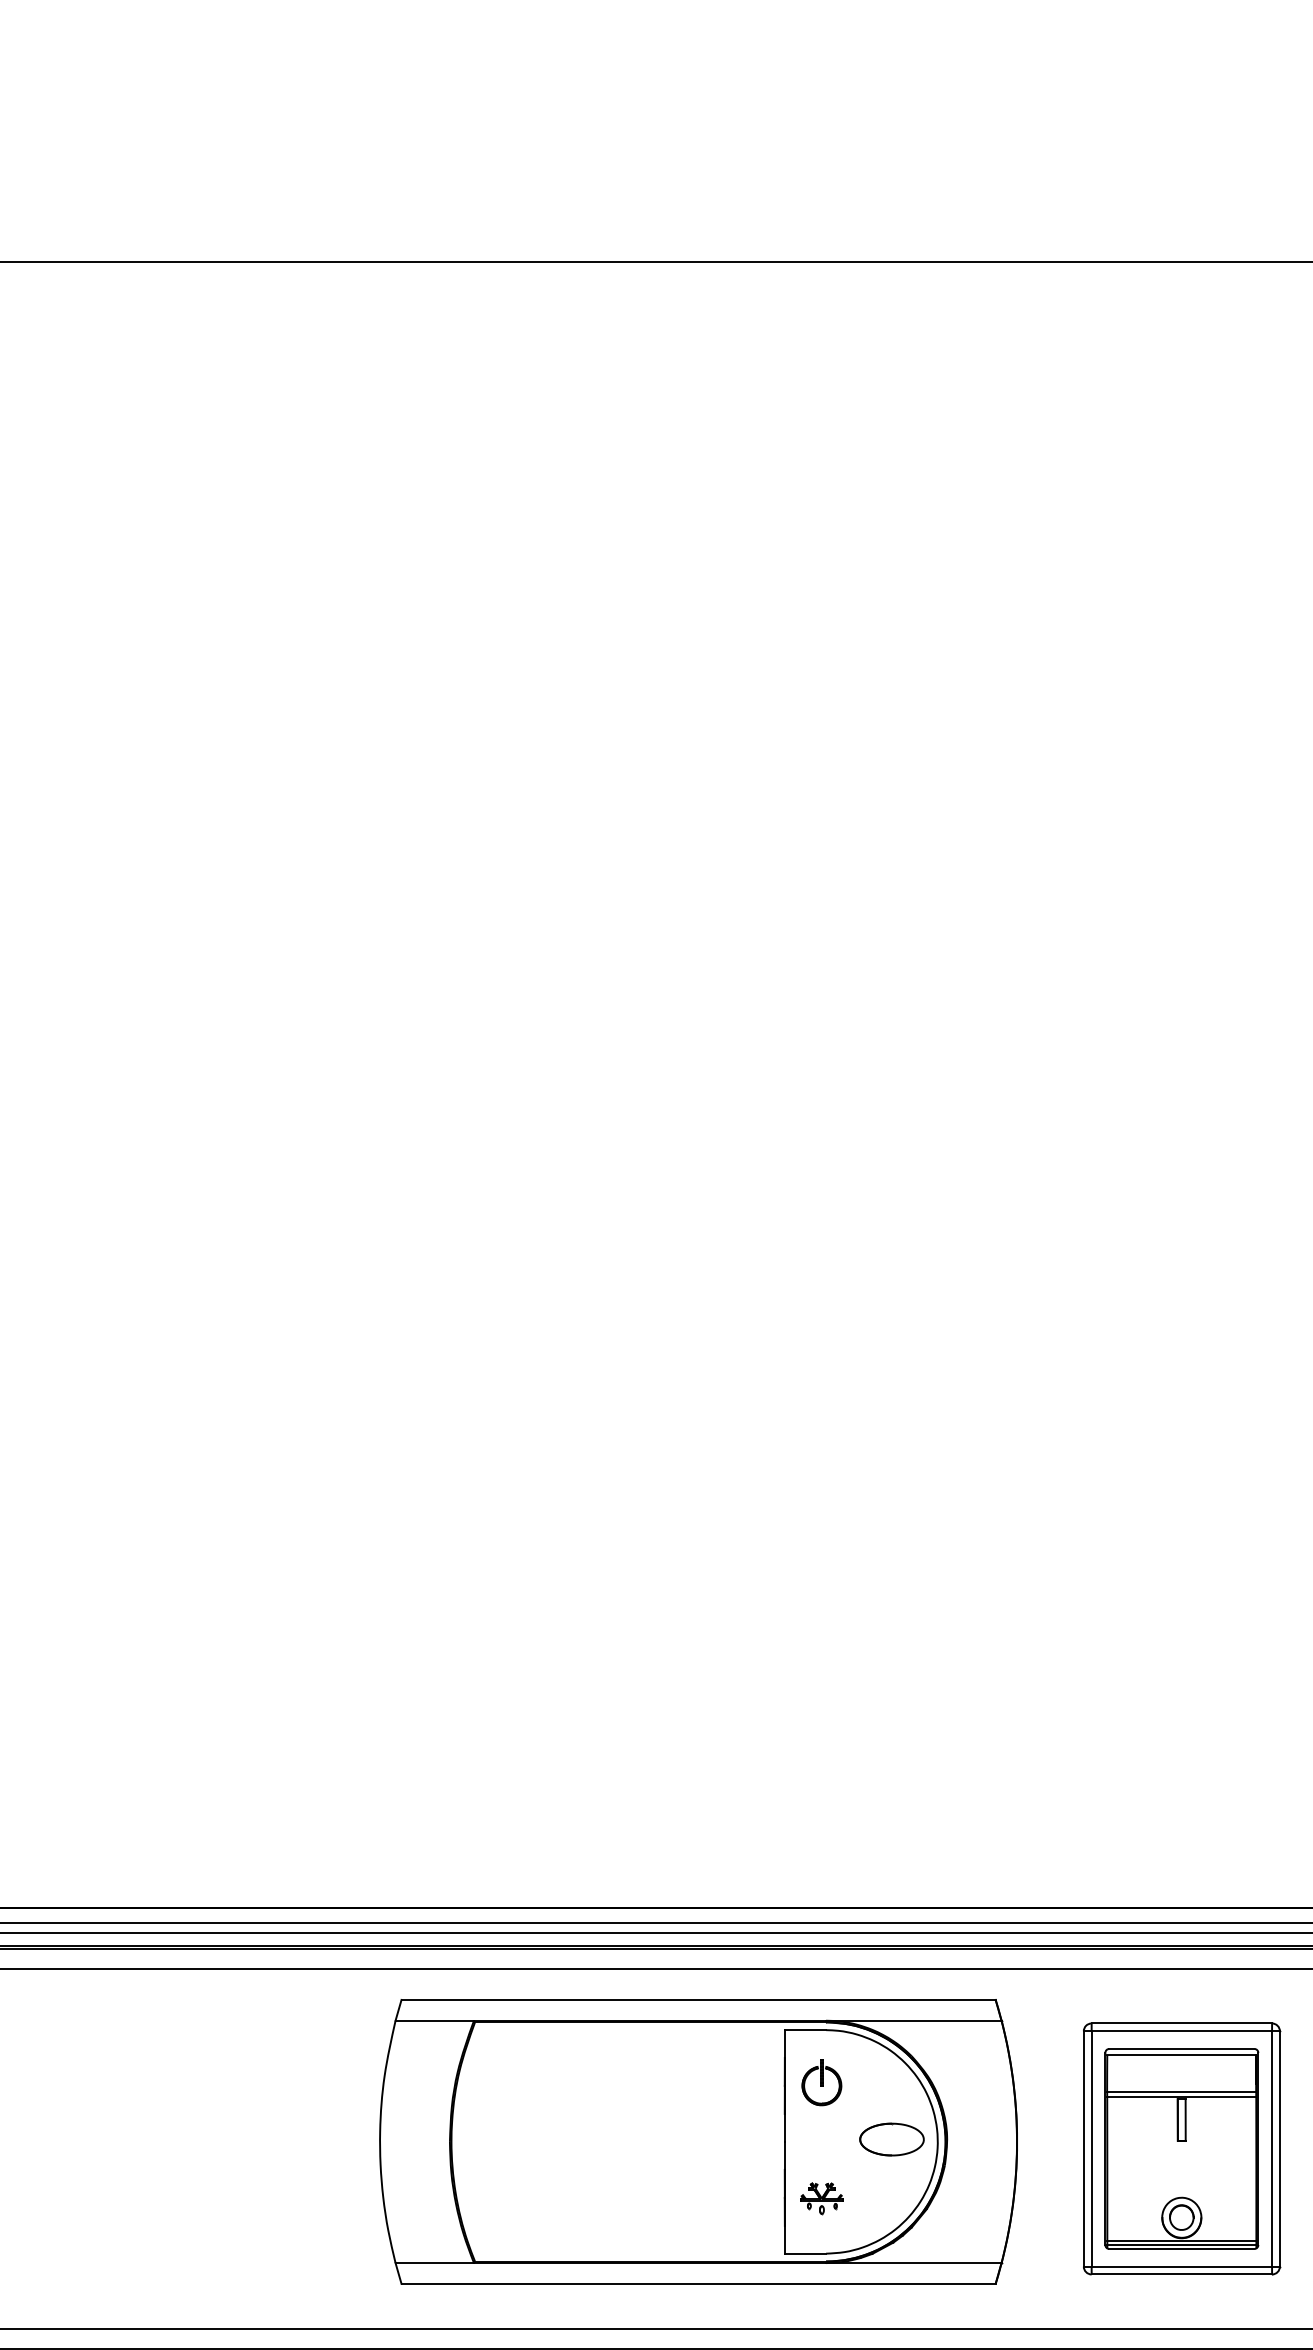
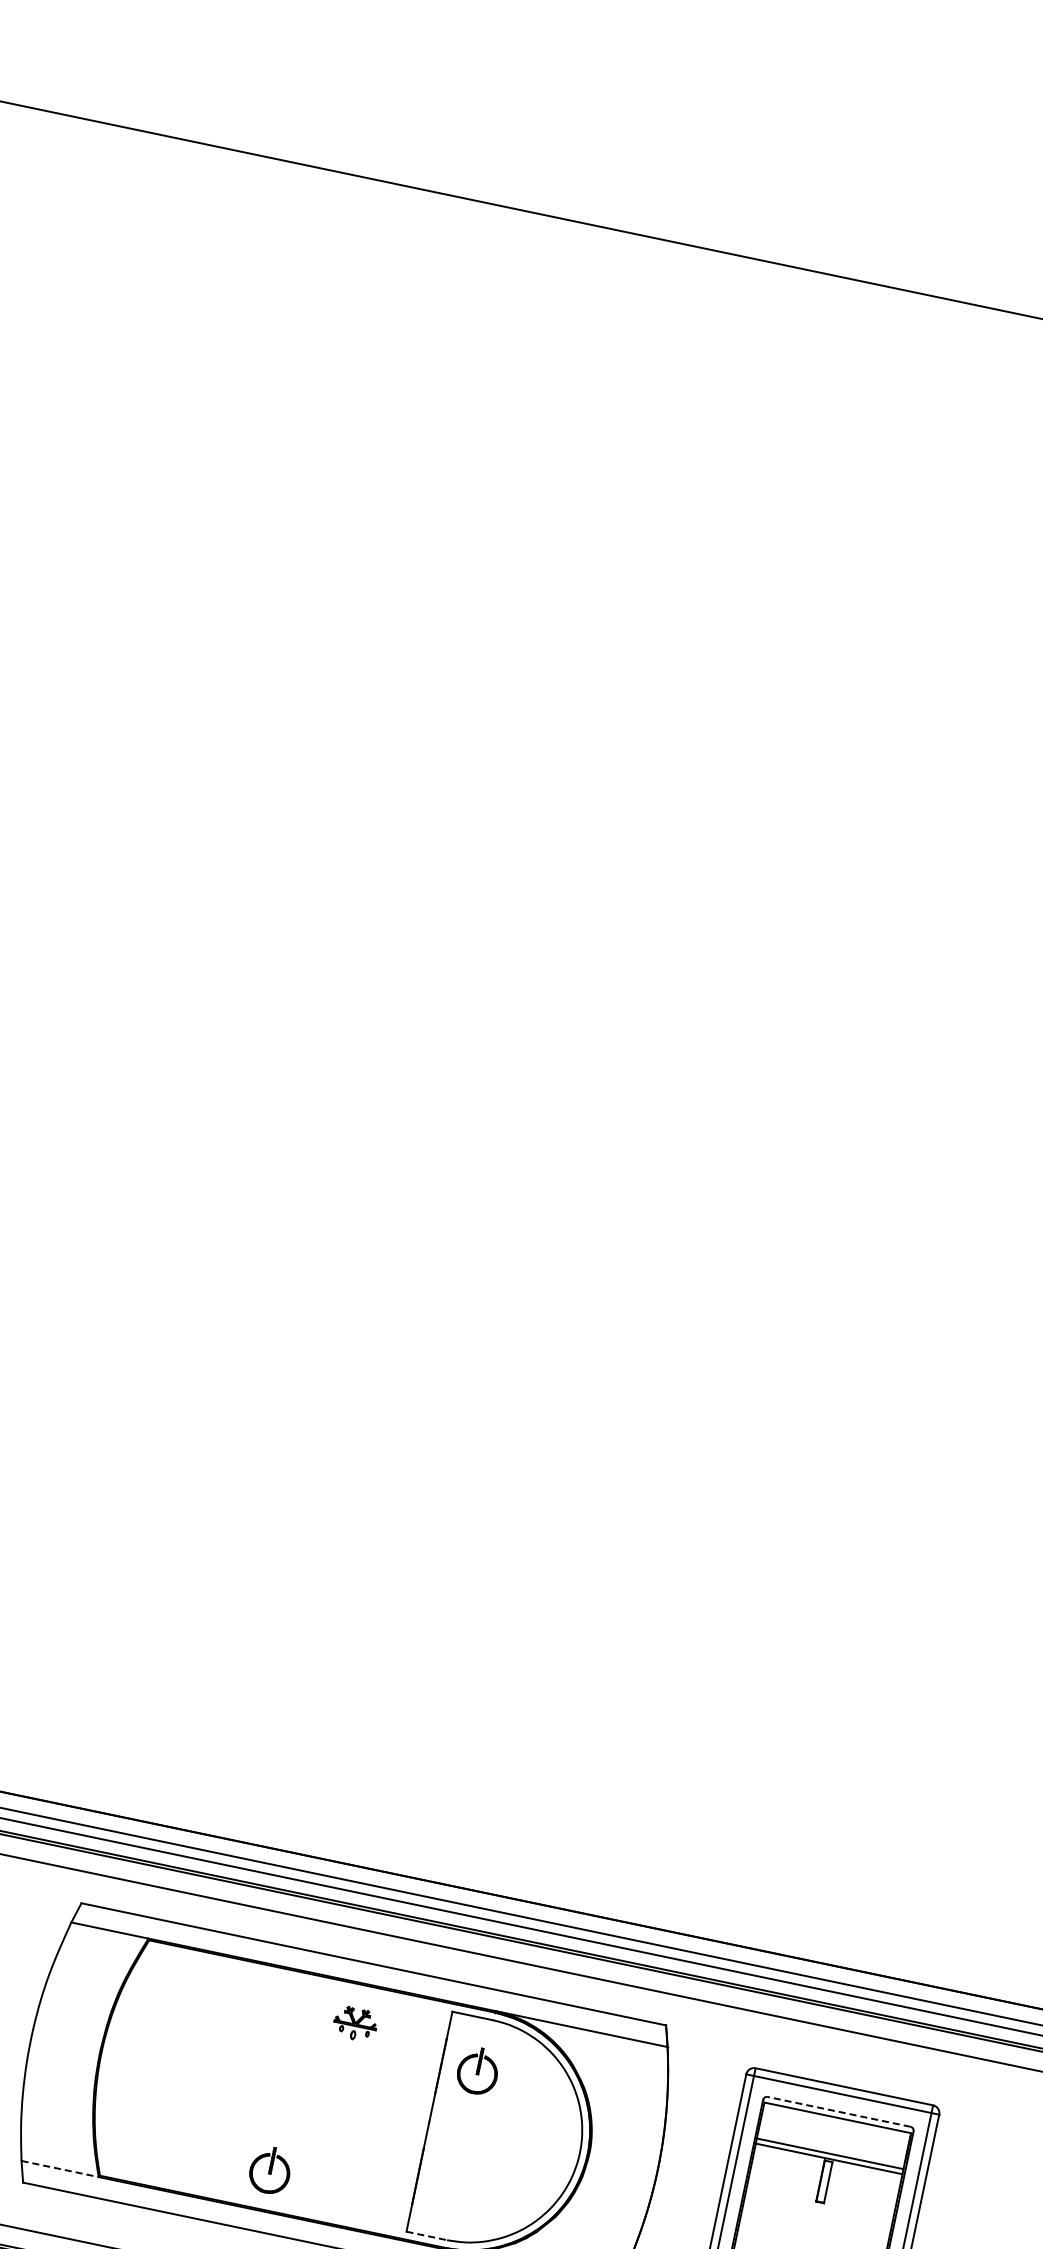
line: (1181, 2048) -> (838, 2111), solid -> dashed
part: (891, 2139) -> (534, 2141), removed
part: (821, 2198) -> (355, 2023), moved
part: (639, 2221) -> (270, 2170), added
line: (805, 2253) -> (426, 2235), solid -> dashed
line: (435, 2263) -> (60, 2169), solid -> dashed

